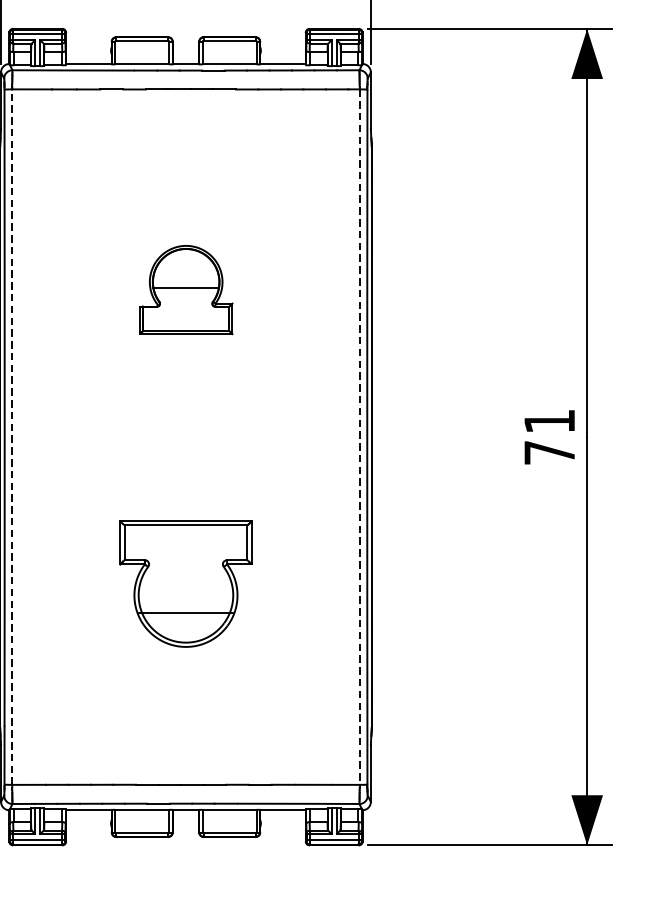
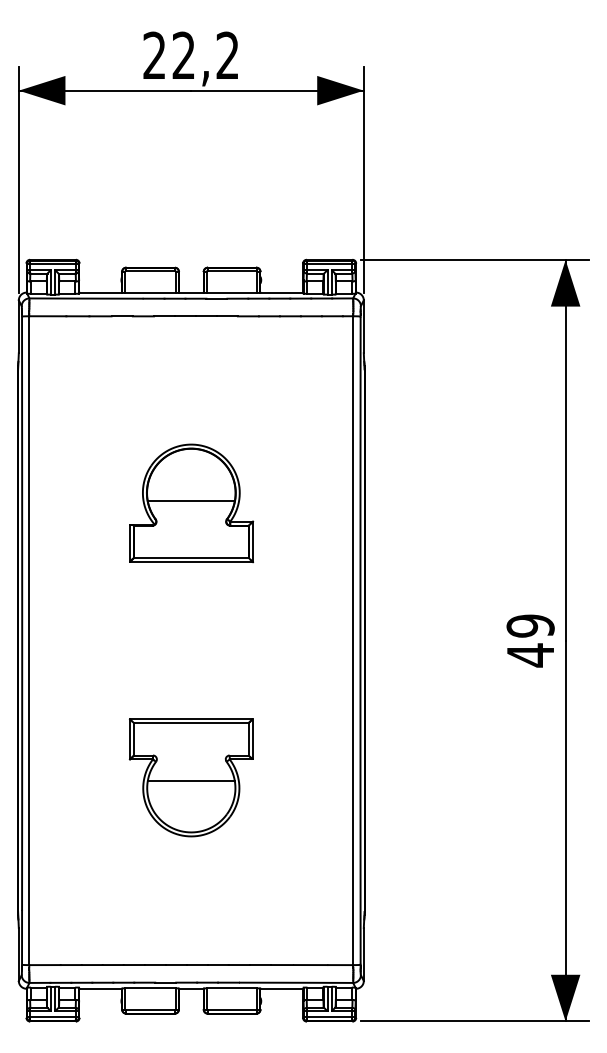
part: (186, 290) -> (191, 503), size x1.43
line: (12, 436) -> (29, 640), dashed -> solid
text: (549, 436) -> (530, 640), 71 -> 49
line: (359, 438) -> (353, 641), dashed -> solid
line: (185, 612) -> (190, 780), moved

